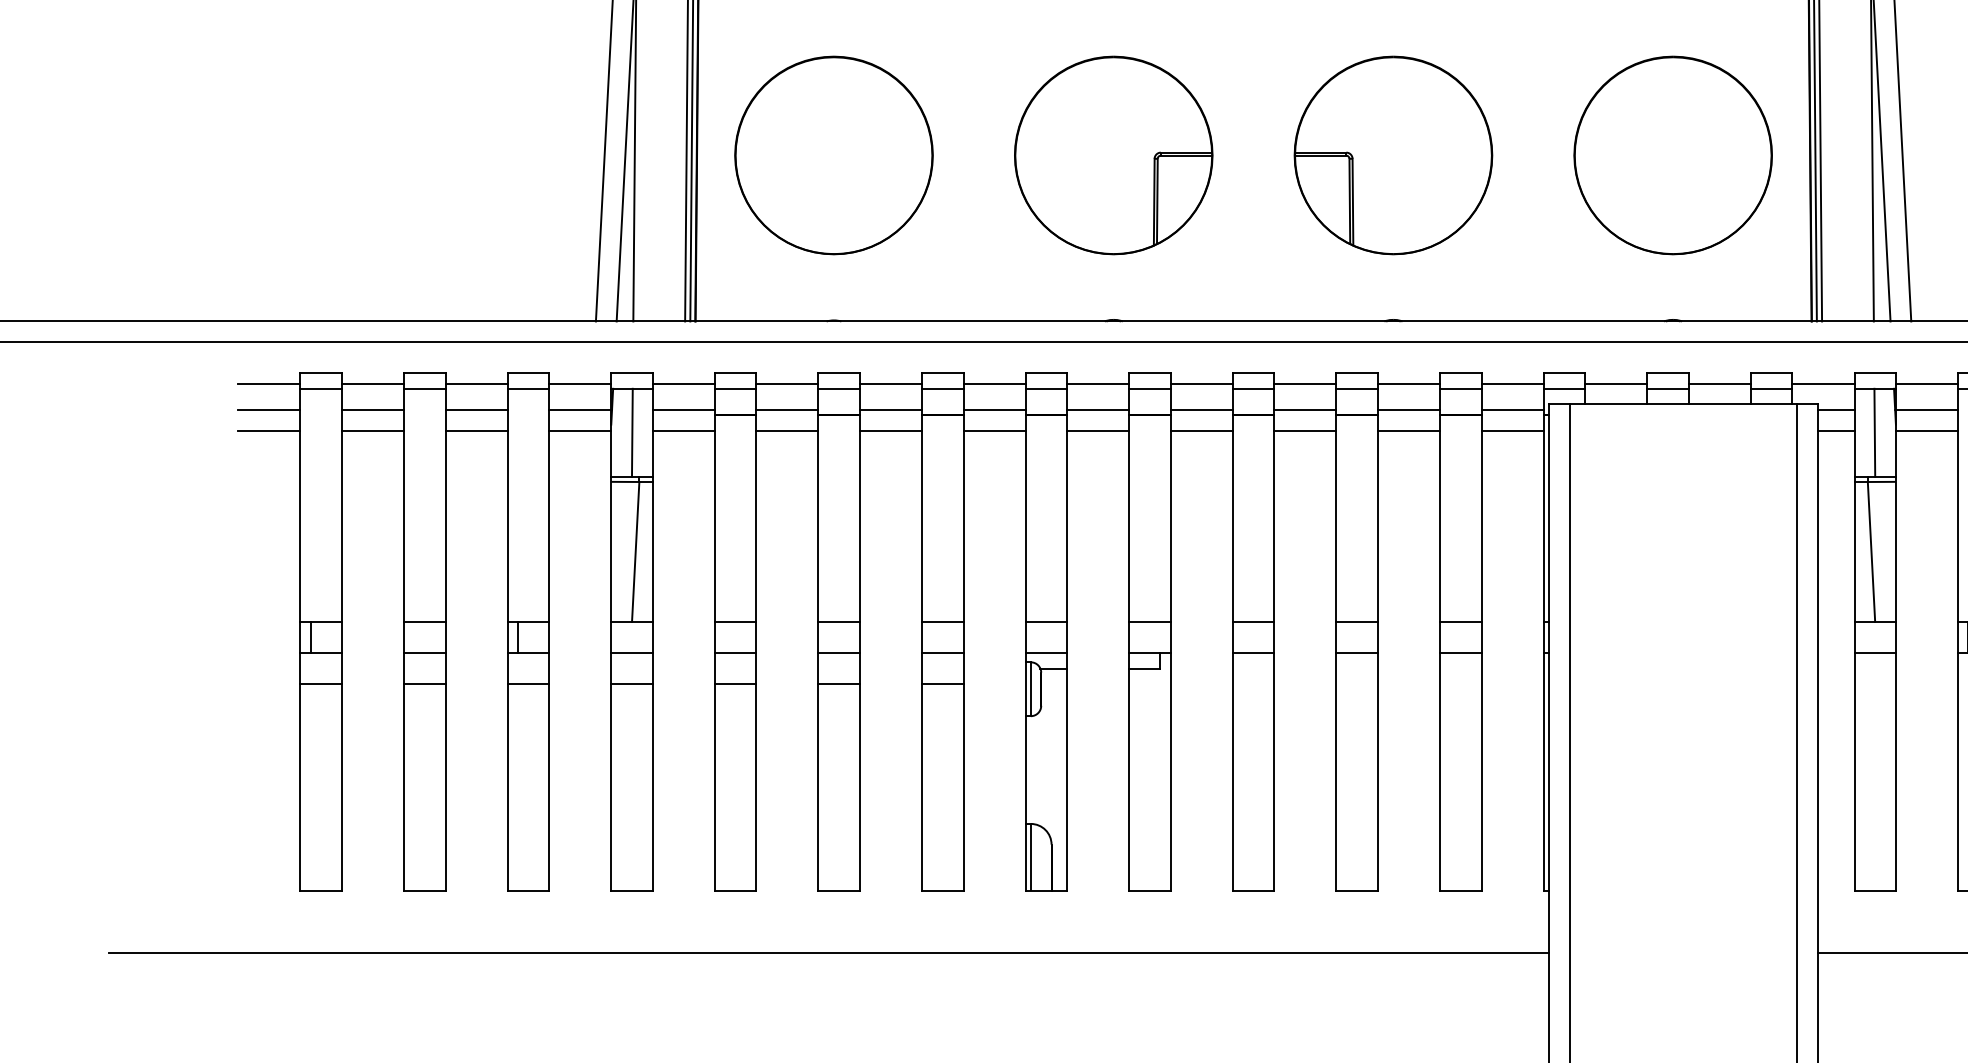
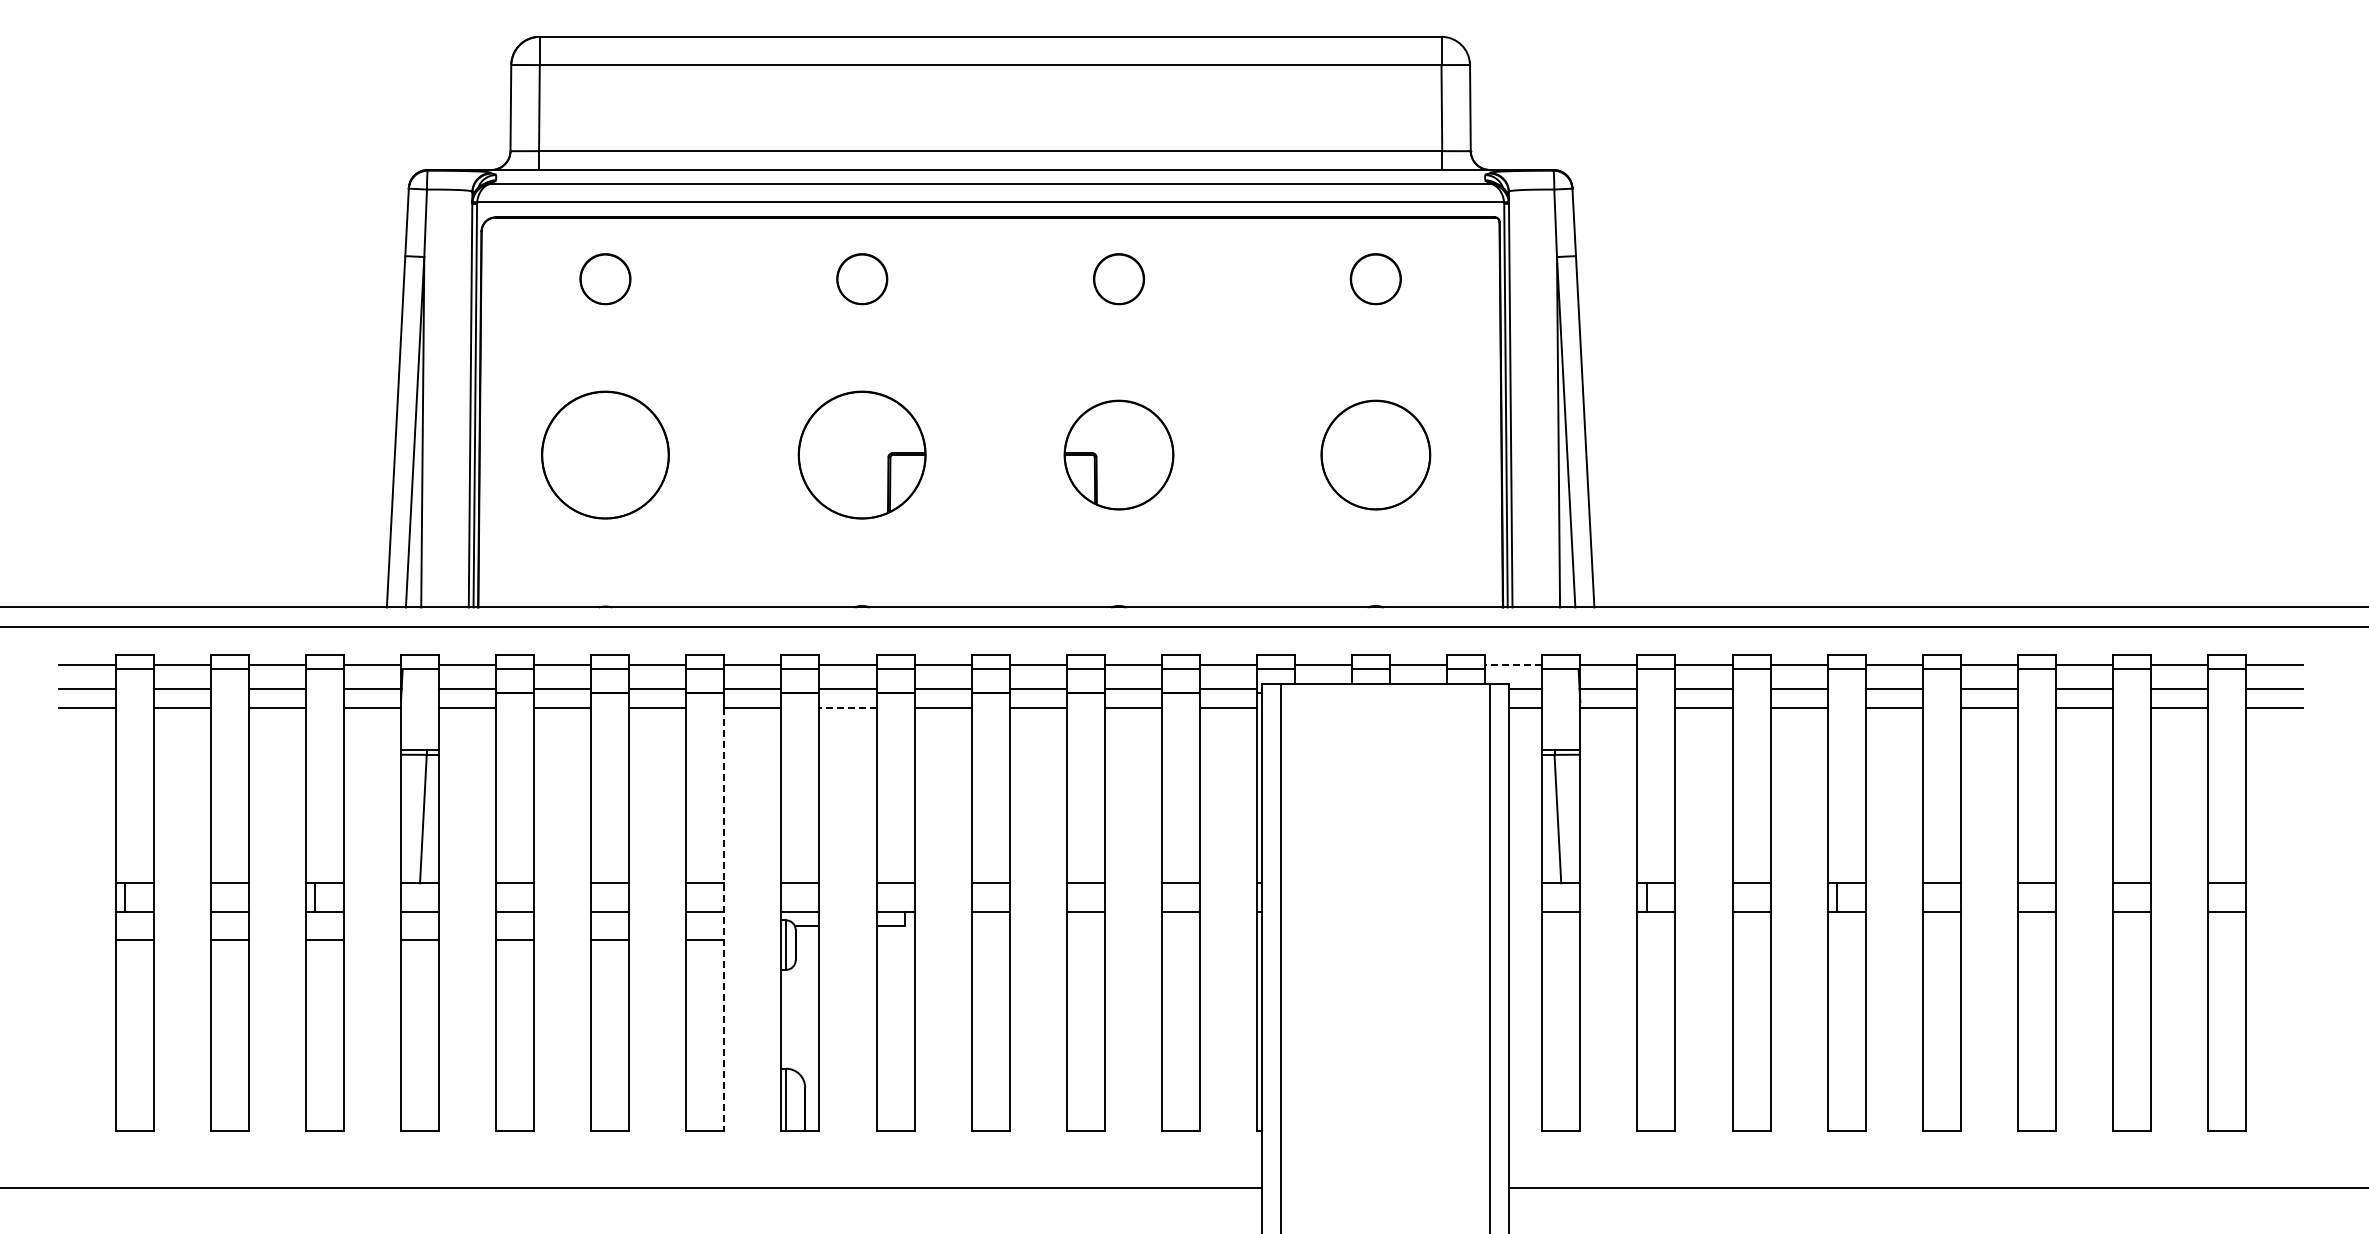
part: (834, 154) -> (605, 454), size x0.7
part: (1112, 154) -> (861, 454), size x0.7
part: (1392, 154) -> (1118, 454), size x0.6
part: (1672, 154) -> (1375, 454), size x0.6
line: (1823, 383) -> (1513, 664), solid -> dashed
line: (1097, 431) -> (847, 708), solid -> dashed
line: (632, 432) -> (420, 709), removed
line: (1874, 432) -> (1560, 709), removed
line: (963, 661) -> (724, 919), solid -> dashed

